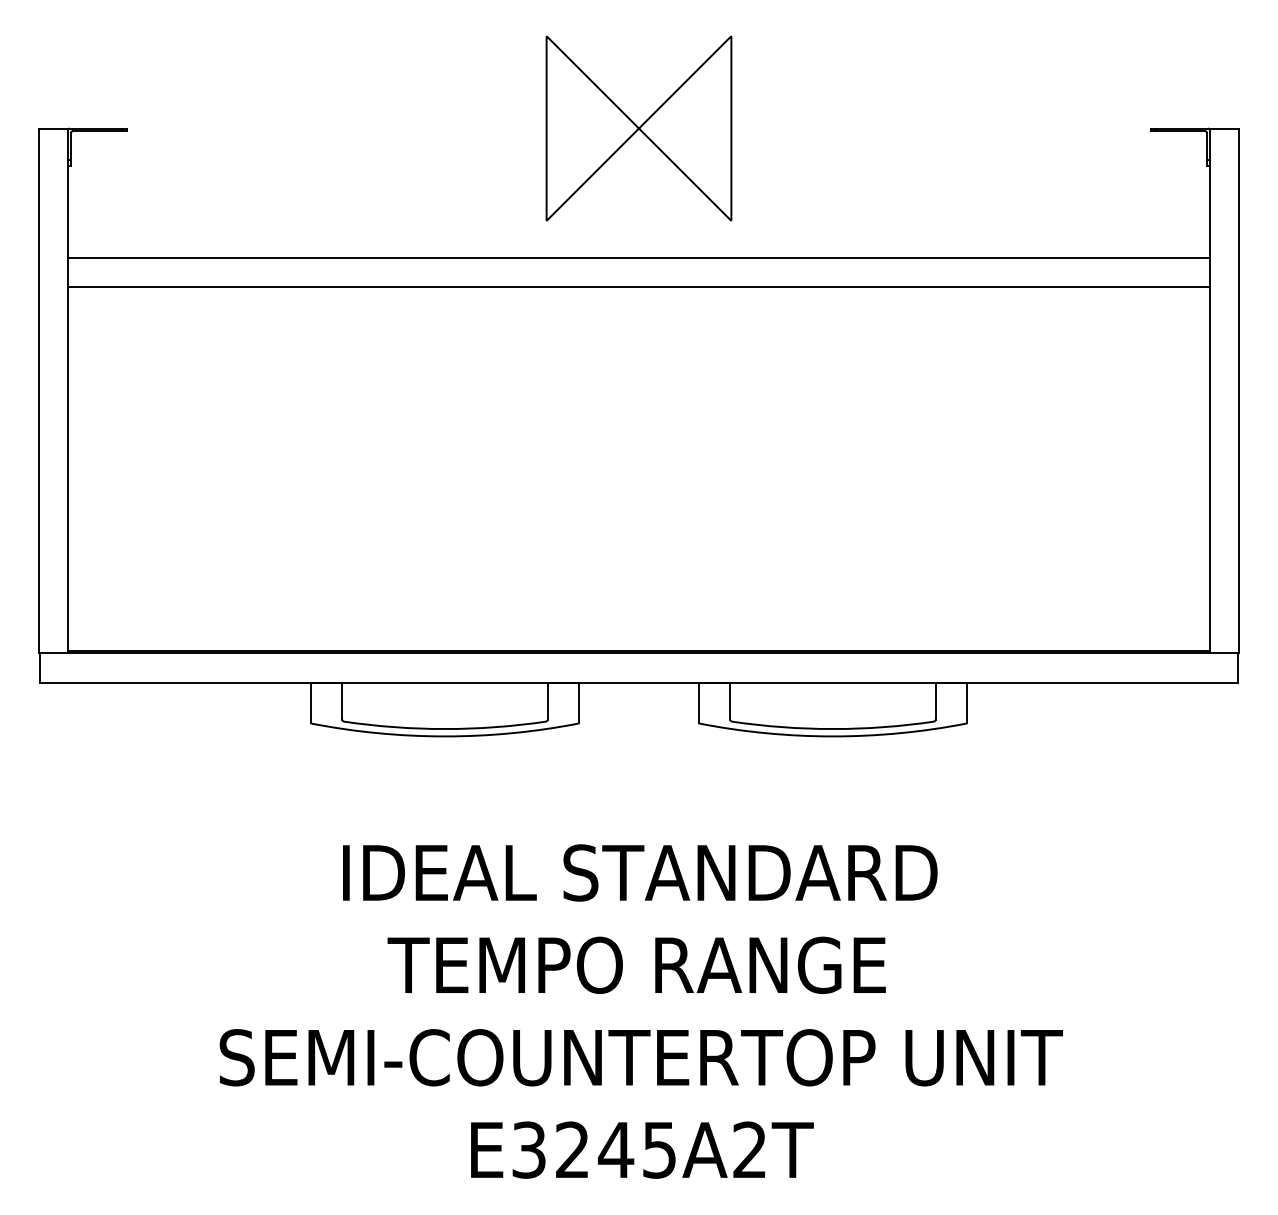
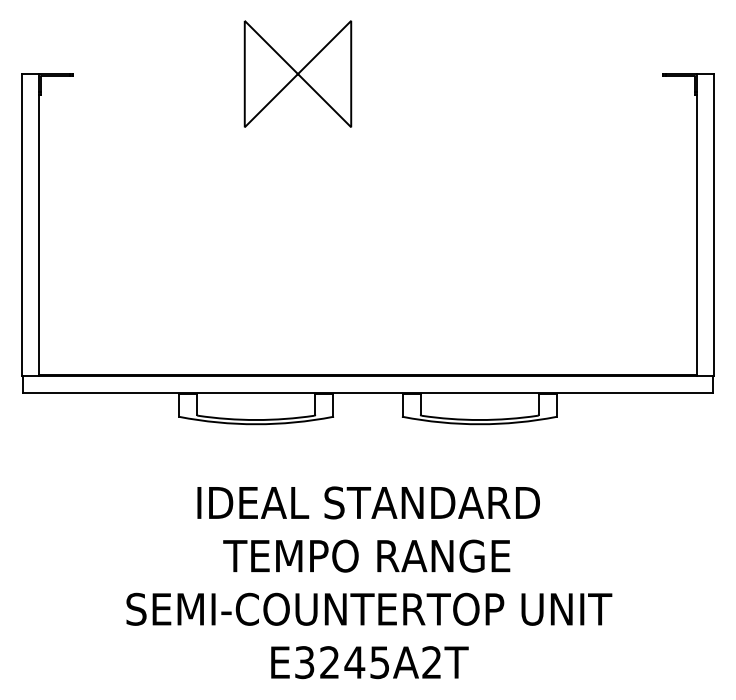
part: (638, 127) -> (297, 73), moved
line: (638, 257) -> (367, 148), removed
line: (638, 287) -> (367, 165), removed

